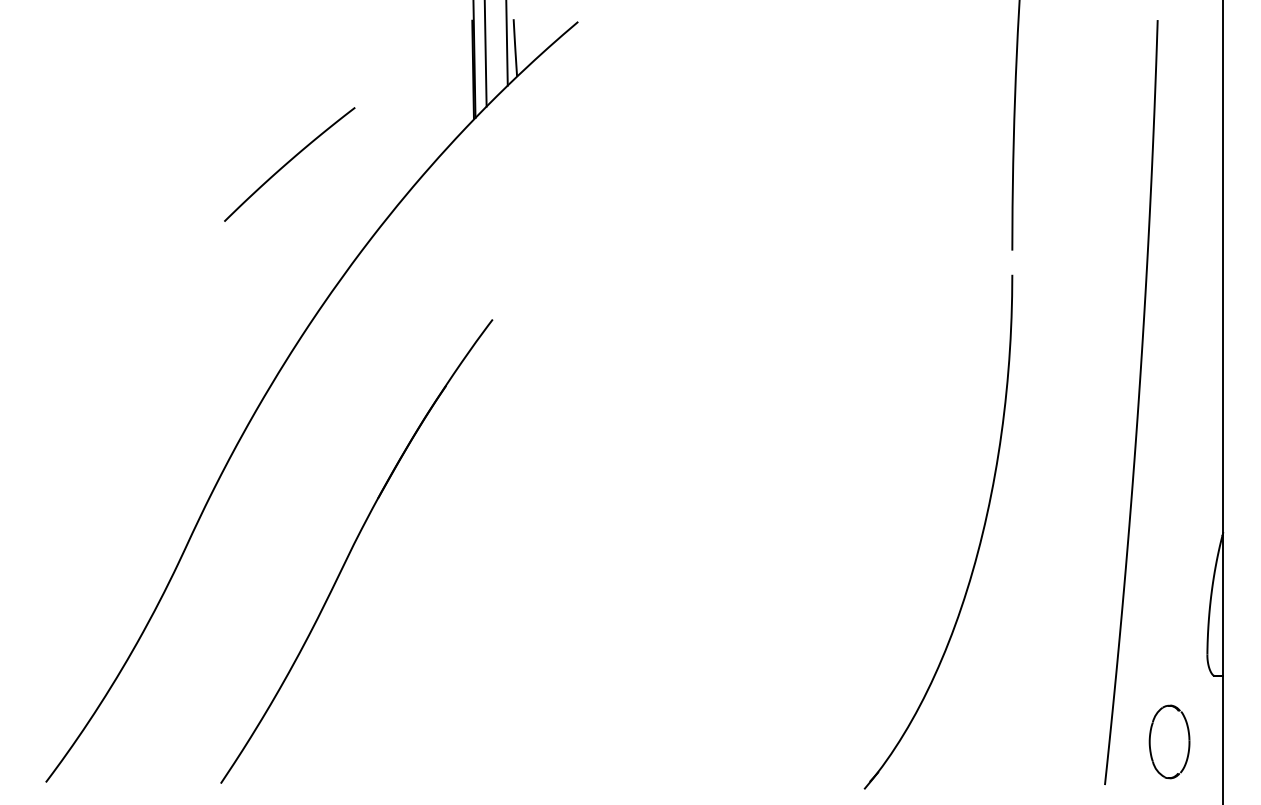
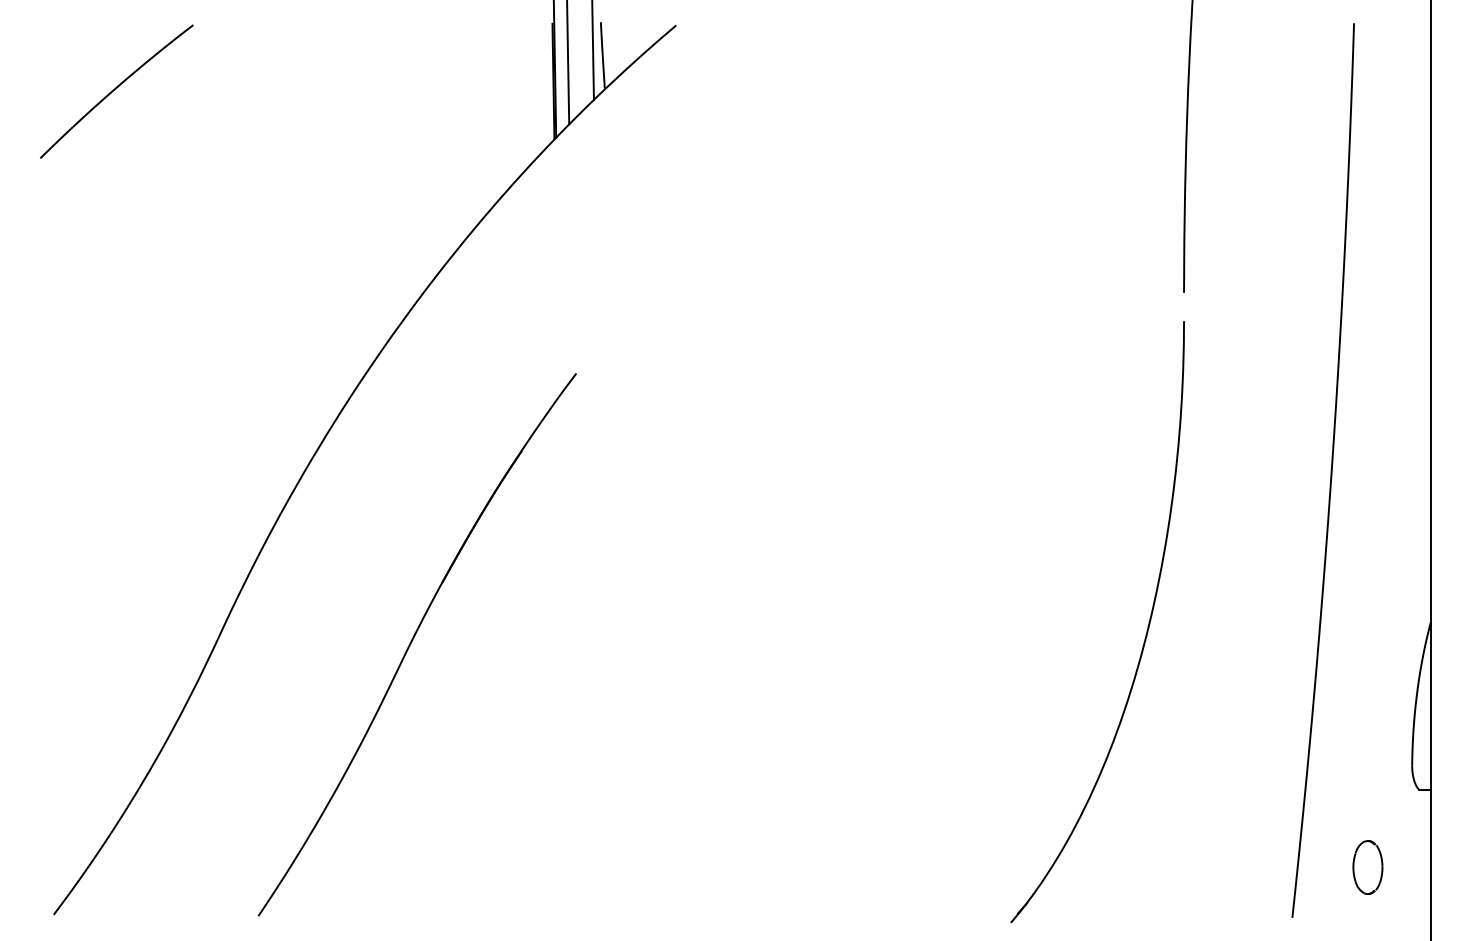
curve: (288, 163) -> (115, 90), moved
part: (1169, 741) -> (1367, 866), size x0.62

